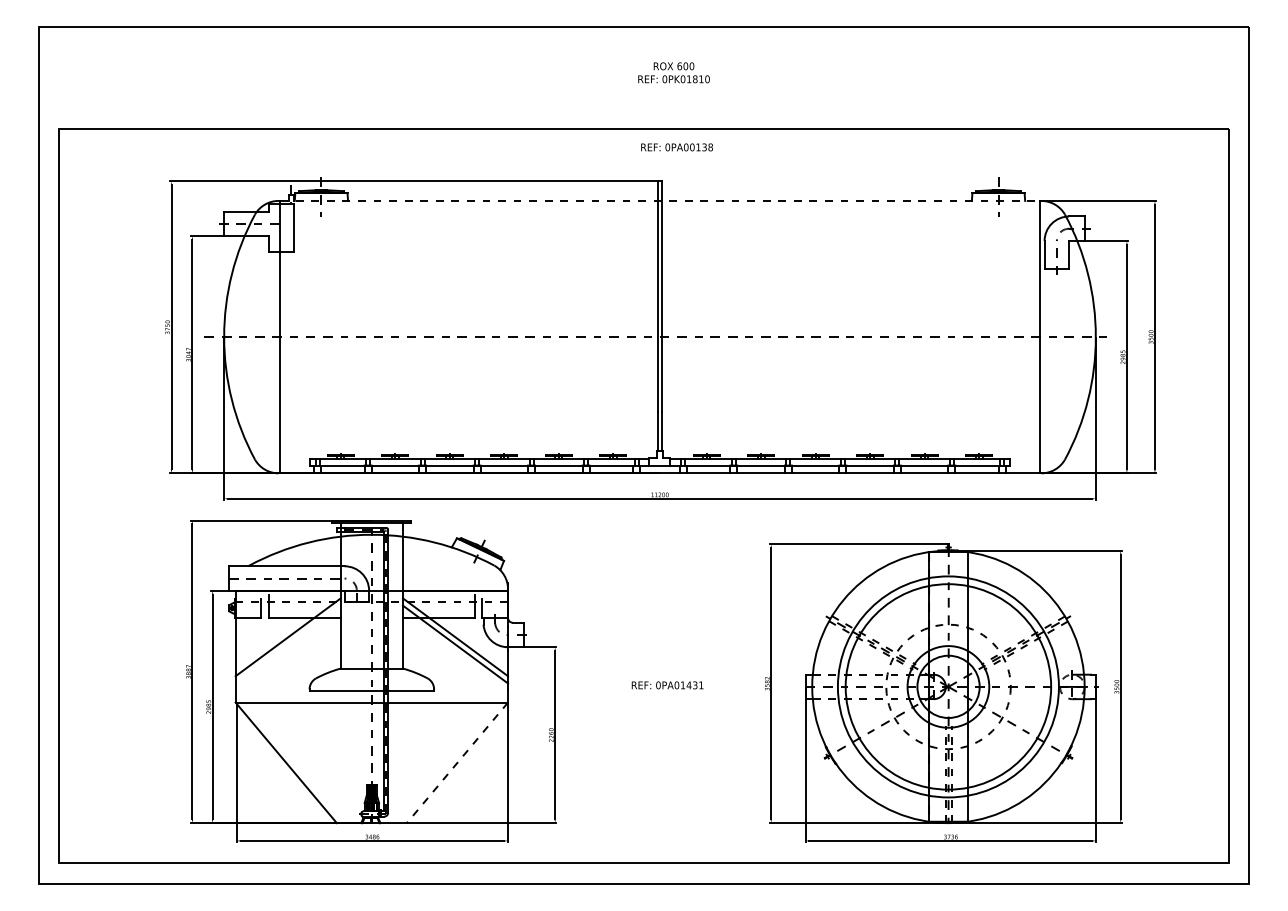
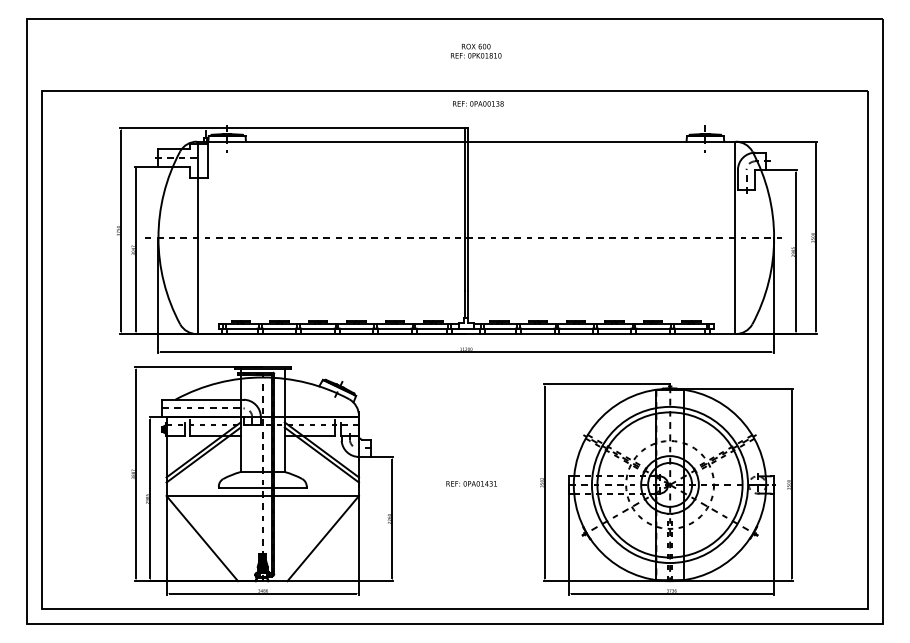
line: (660, 200) -> (466, 141), dashed -> solid
line: (287, 644) -> (203, 454), added
line: (457, 762) -> (323, 538), dashed -> solid

